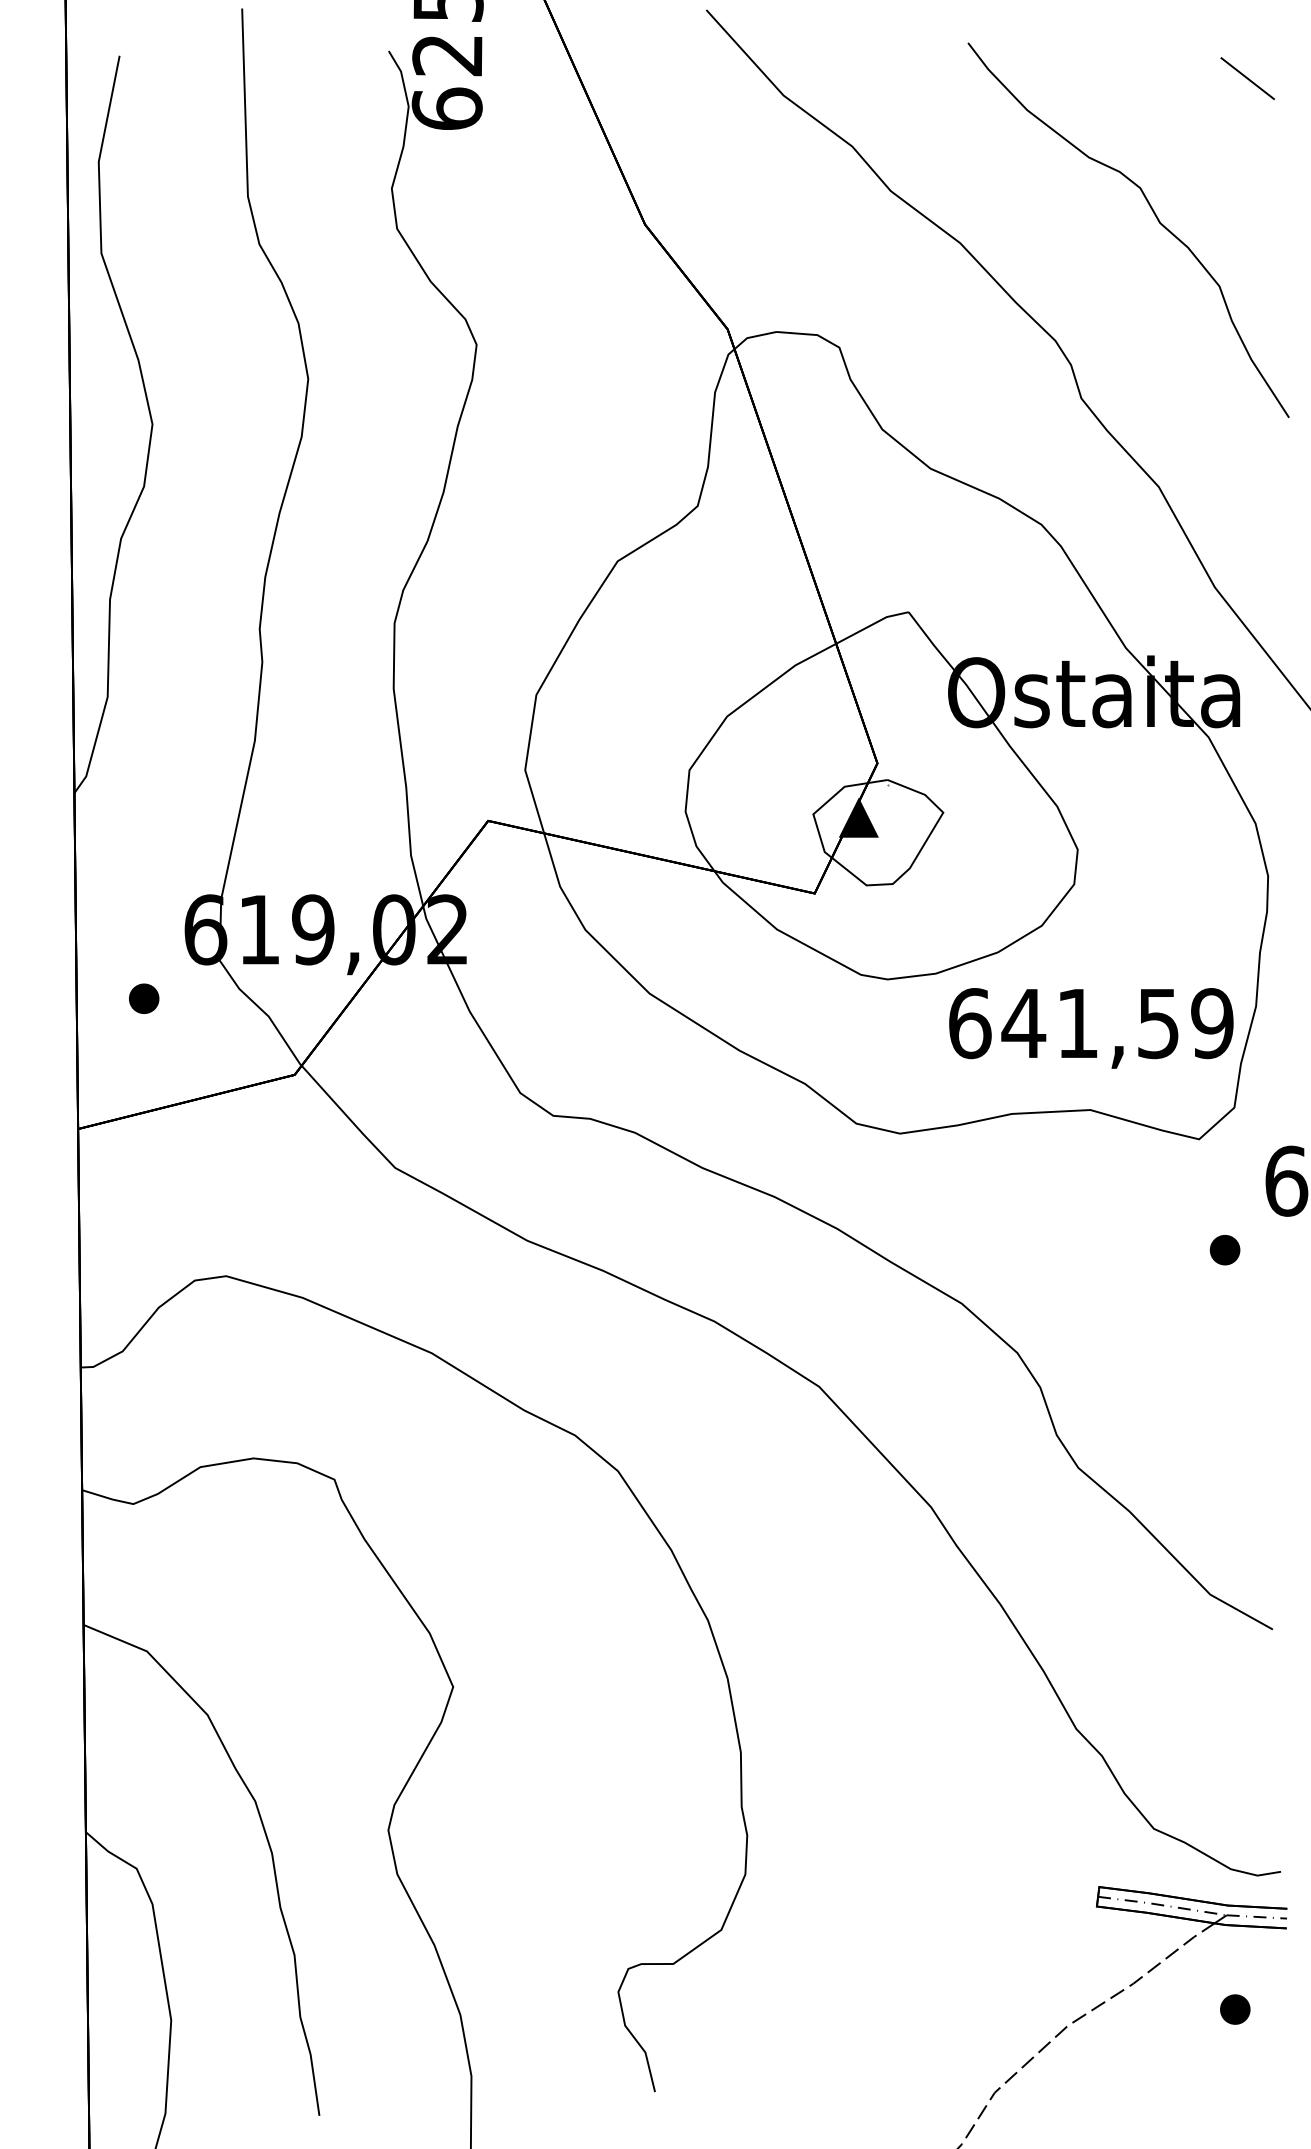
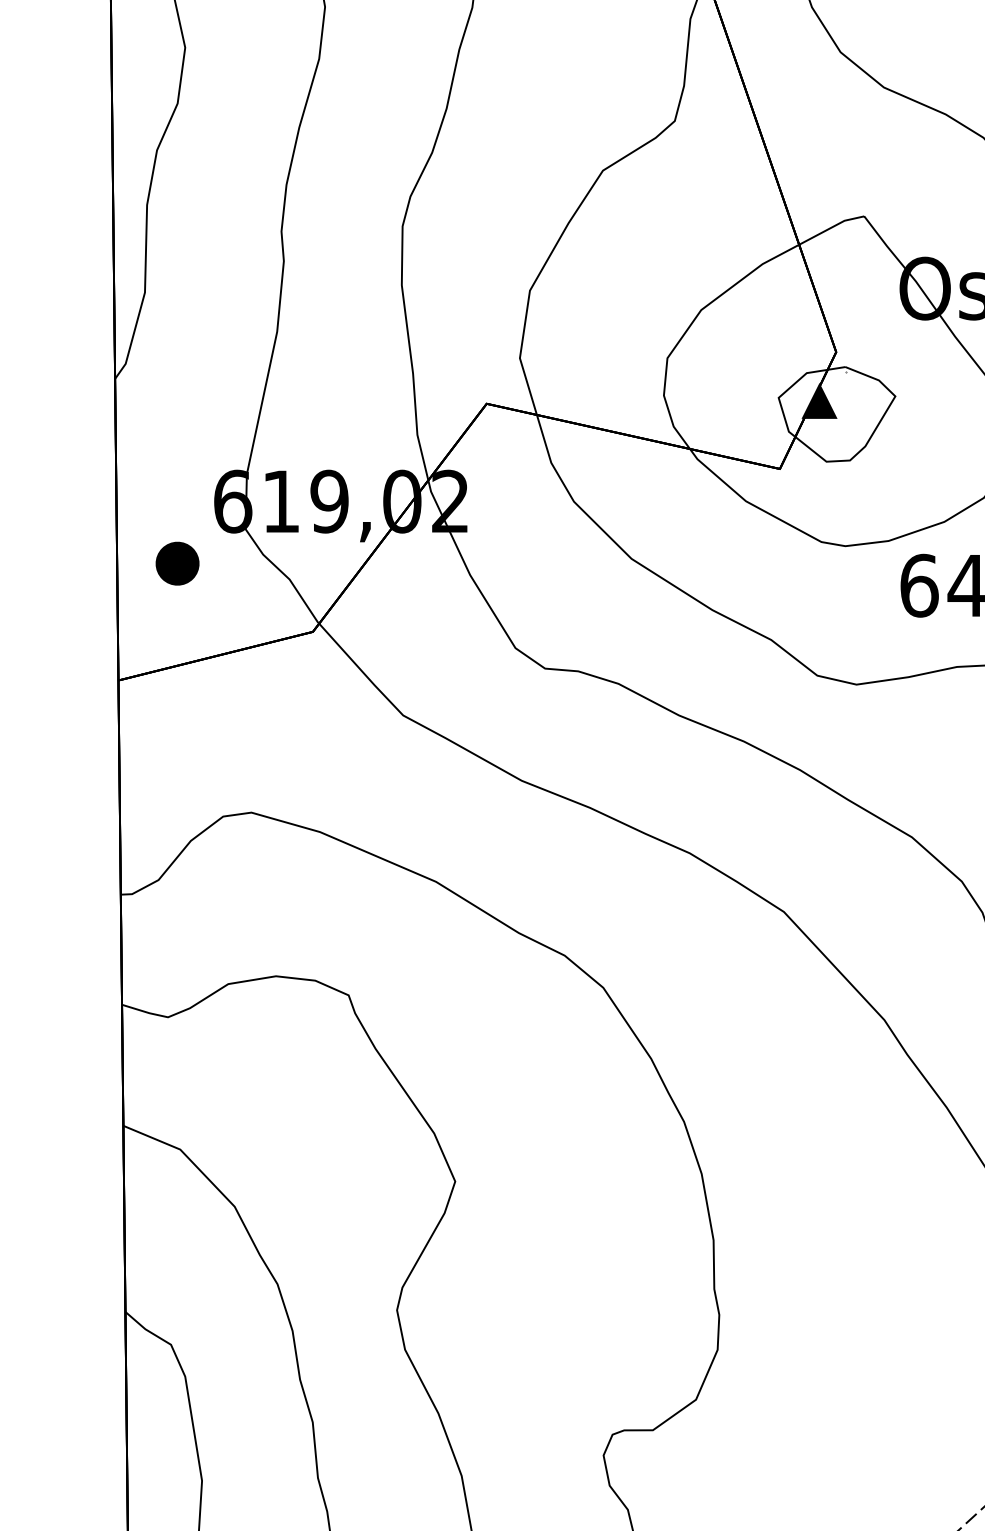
part: (144, 998) -> (178, 563), size x1.6

